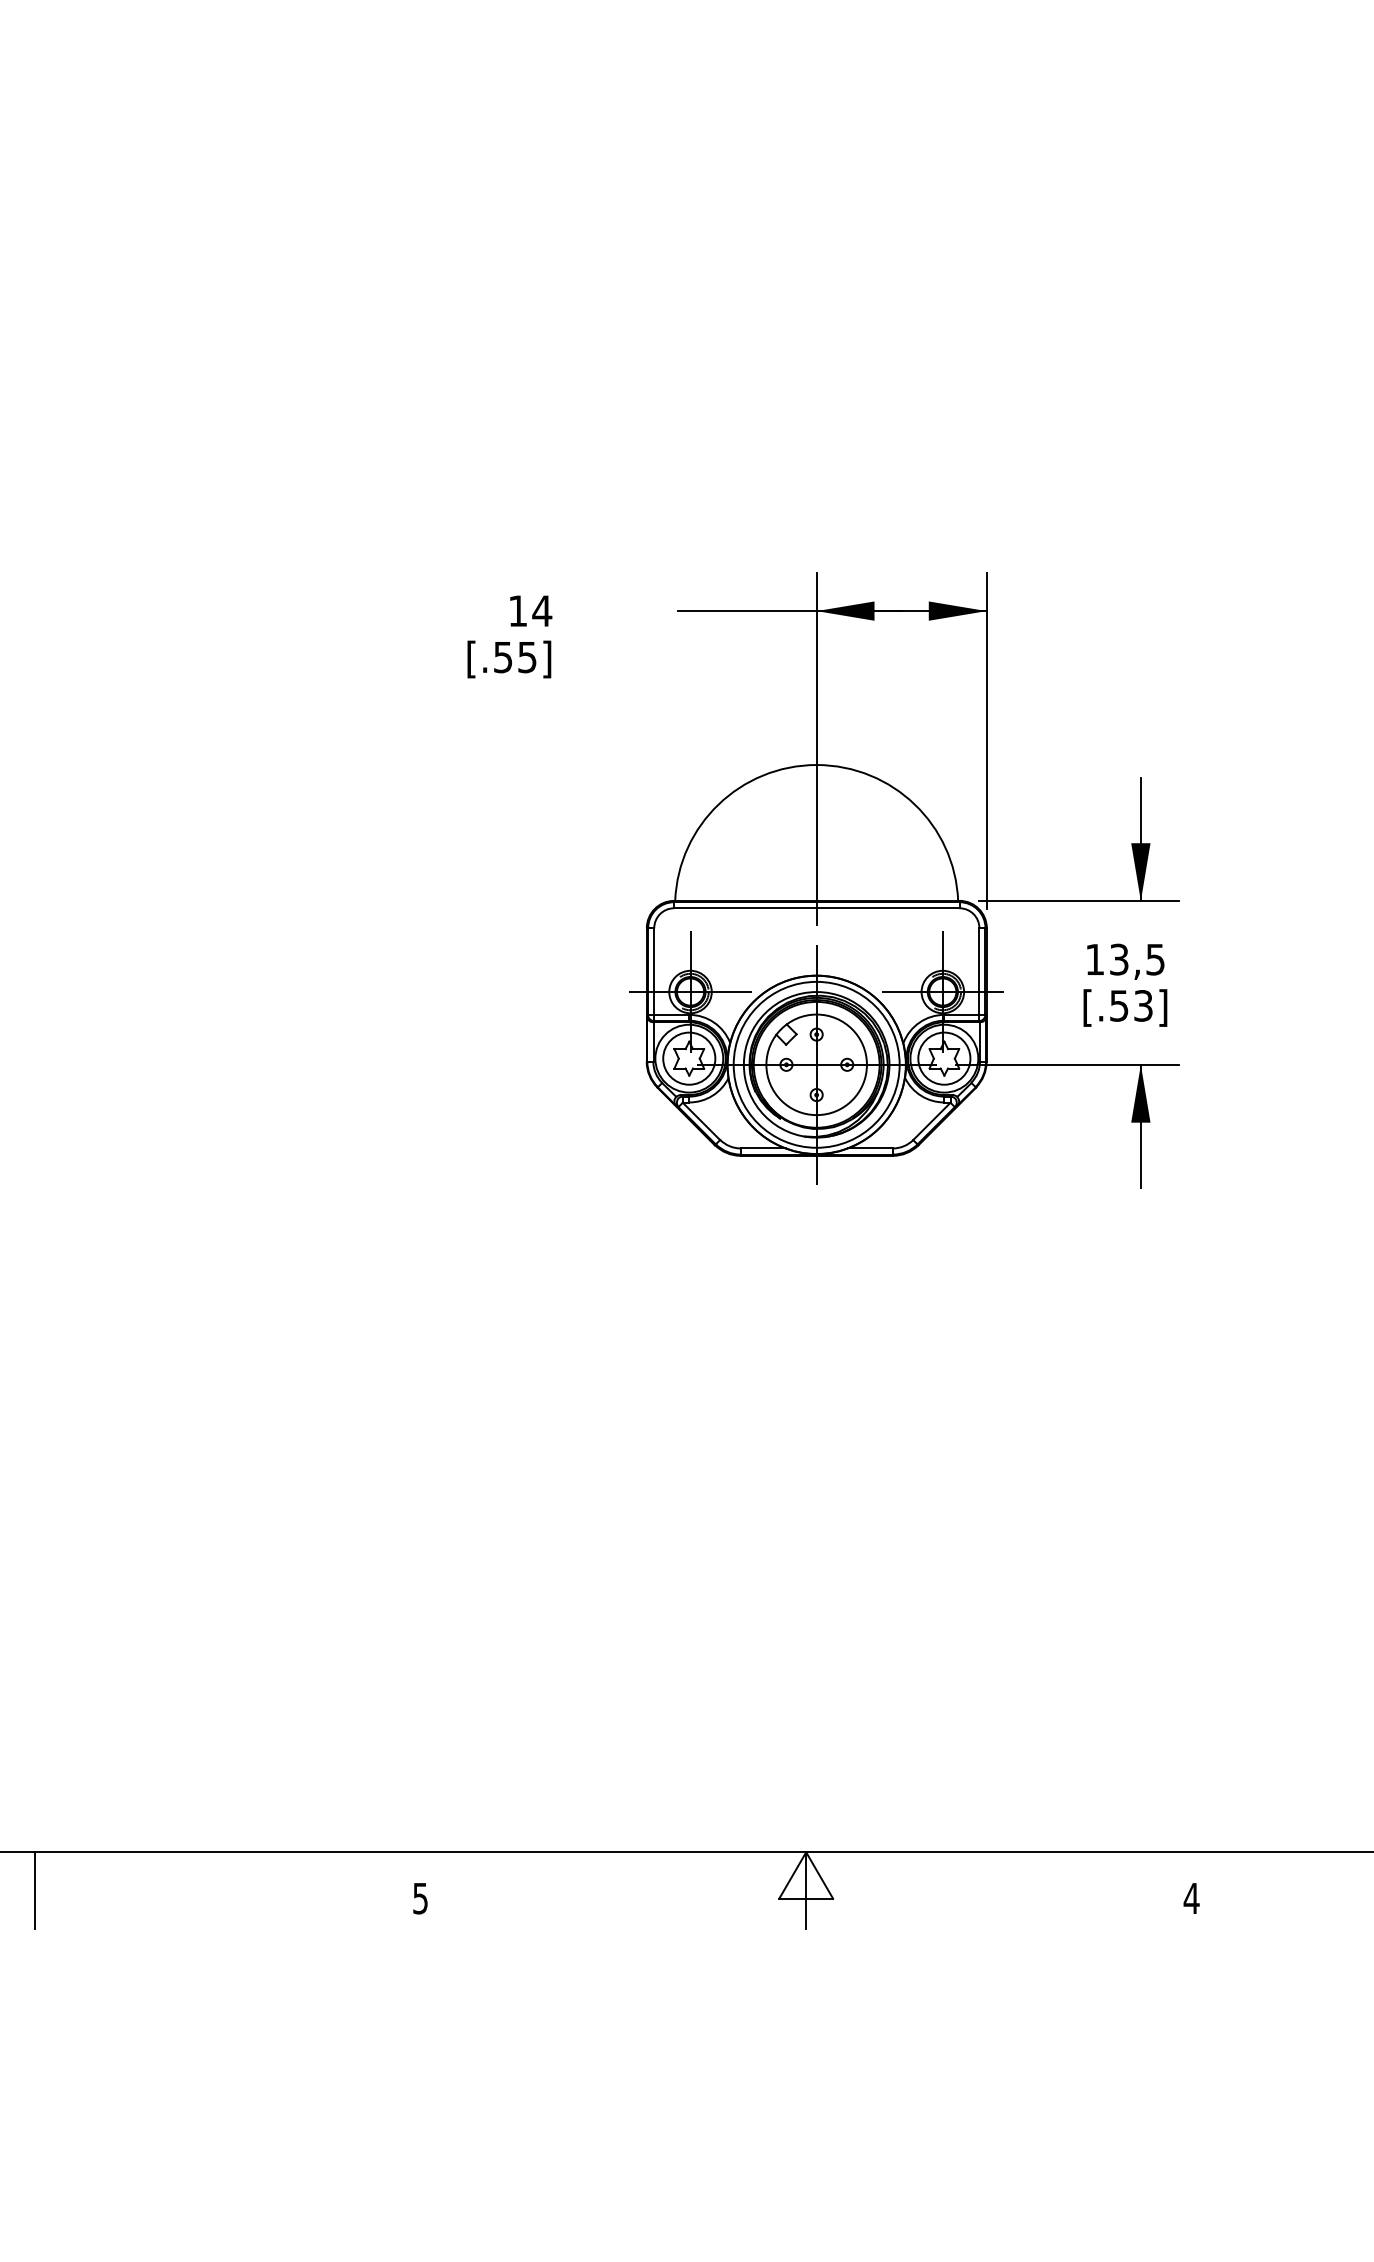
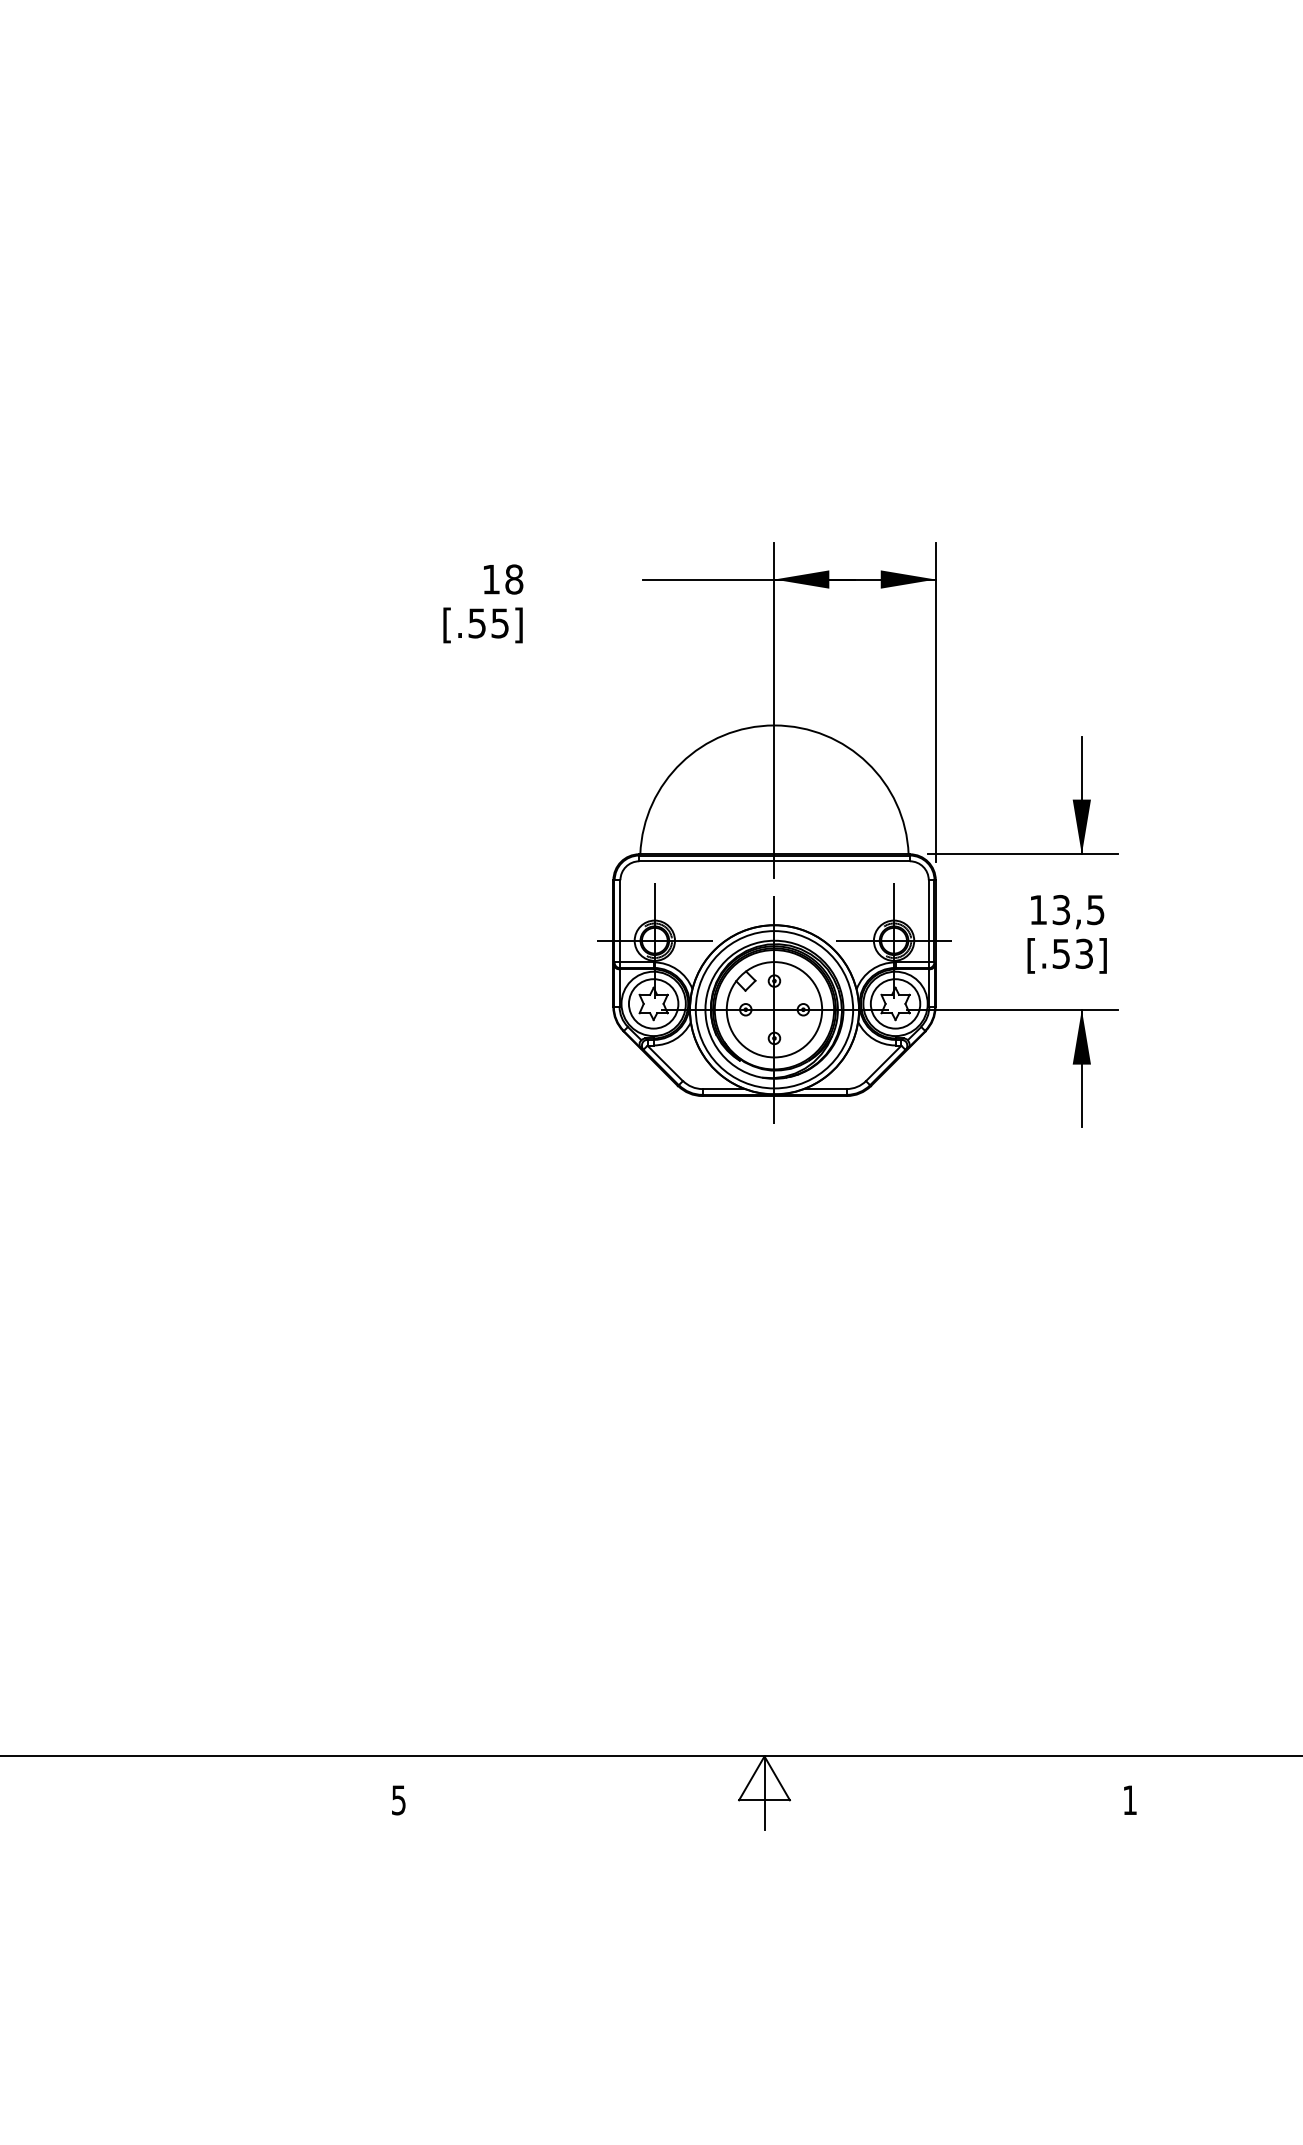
text: (542, 611) -> (514, 579), 14 -> 18
line: (35, 1890) -> (33, 1792), removed
text: (1191, 1898) -> (1129, 1800), 4 -> 1

